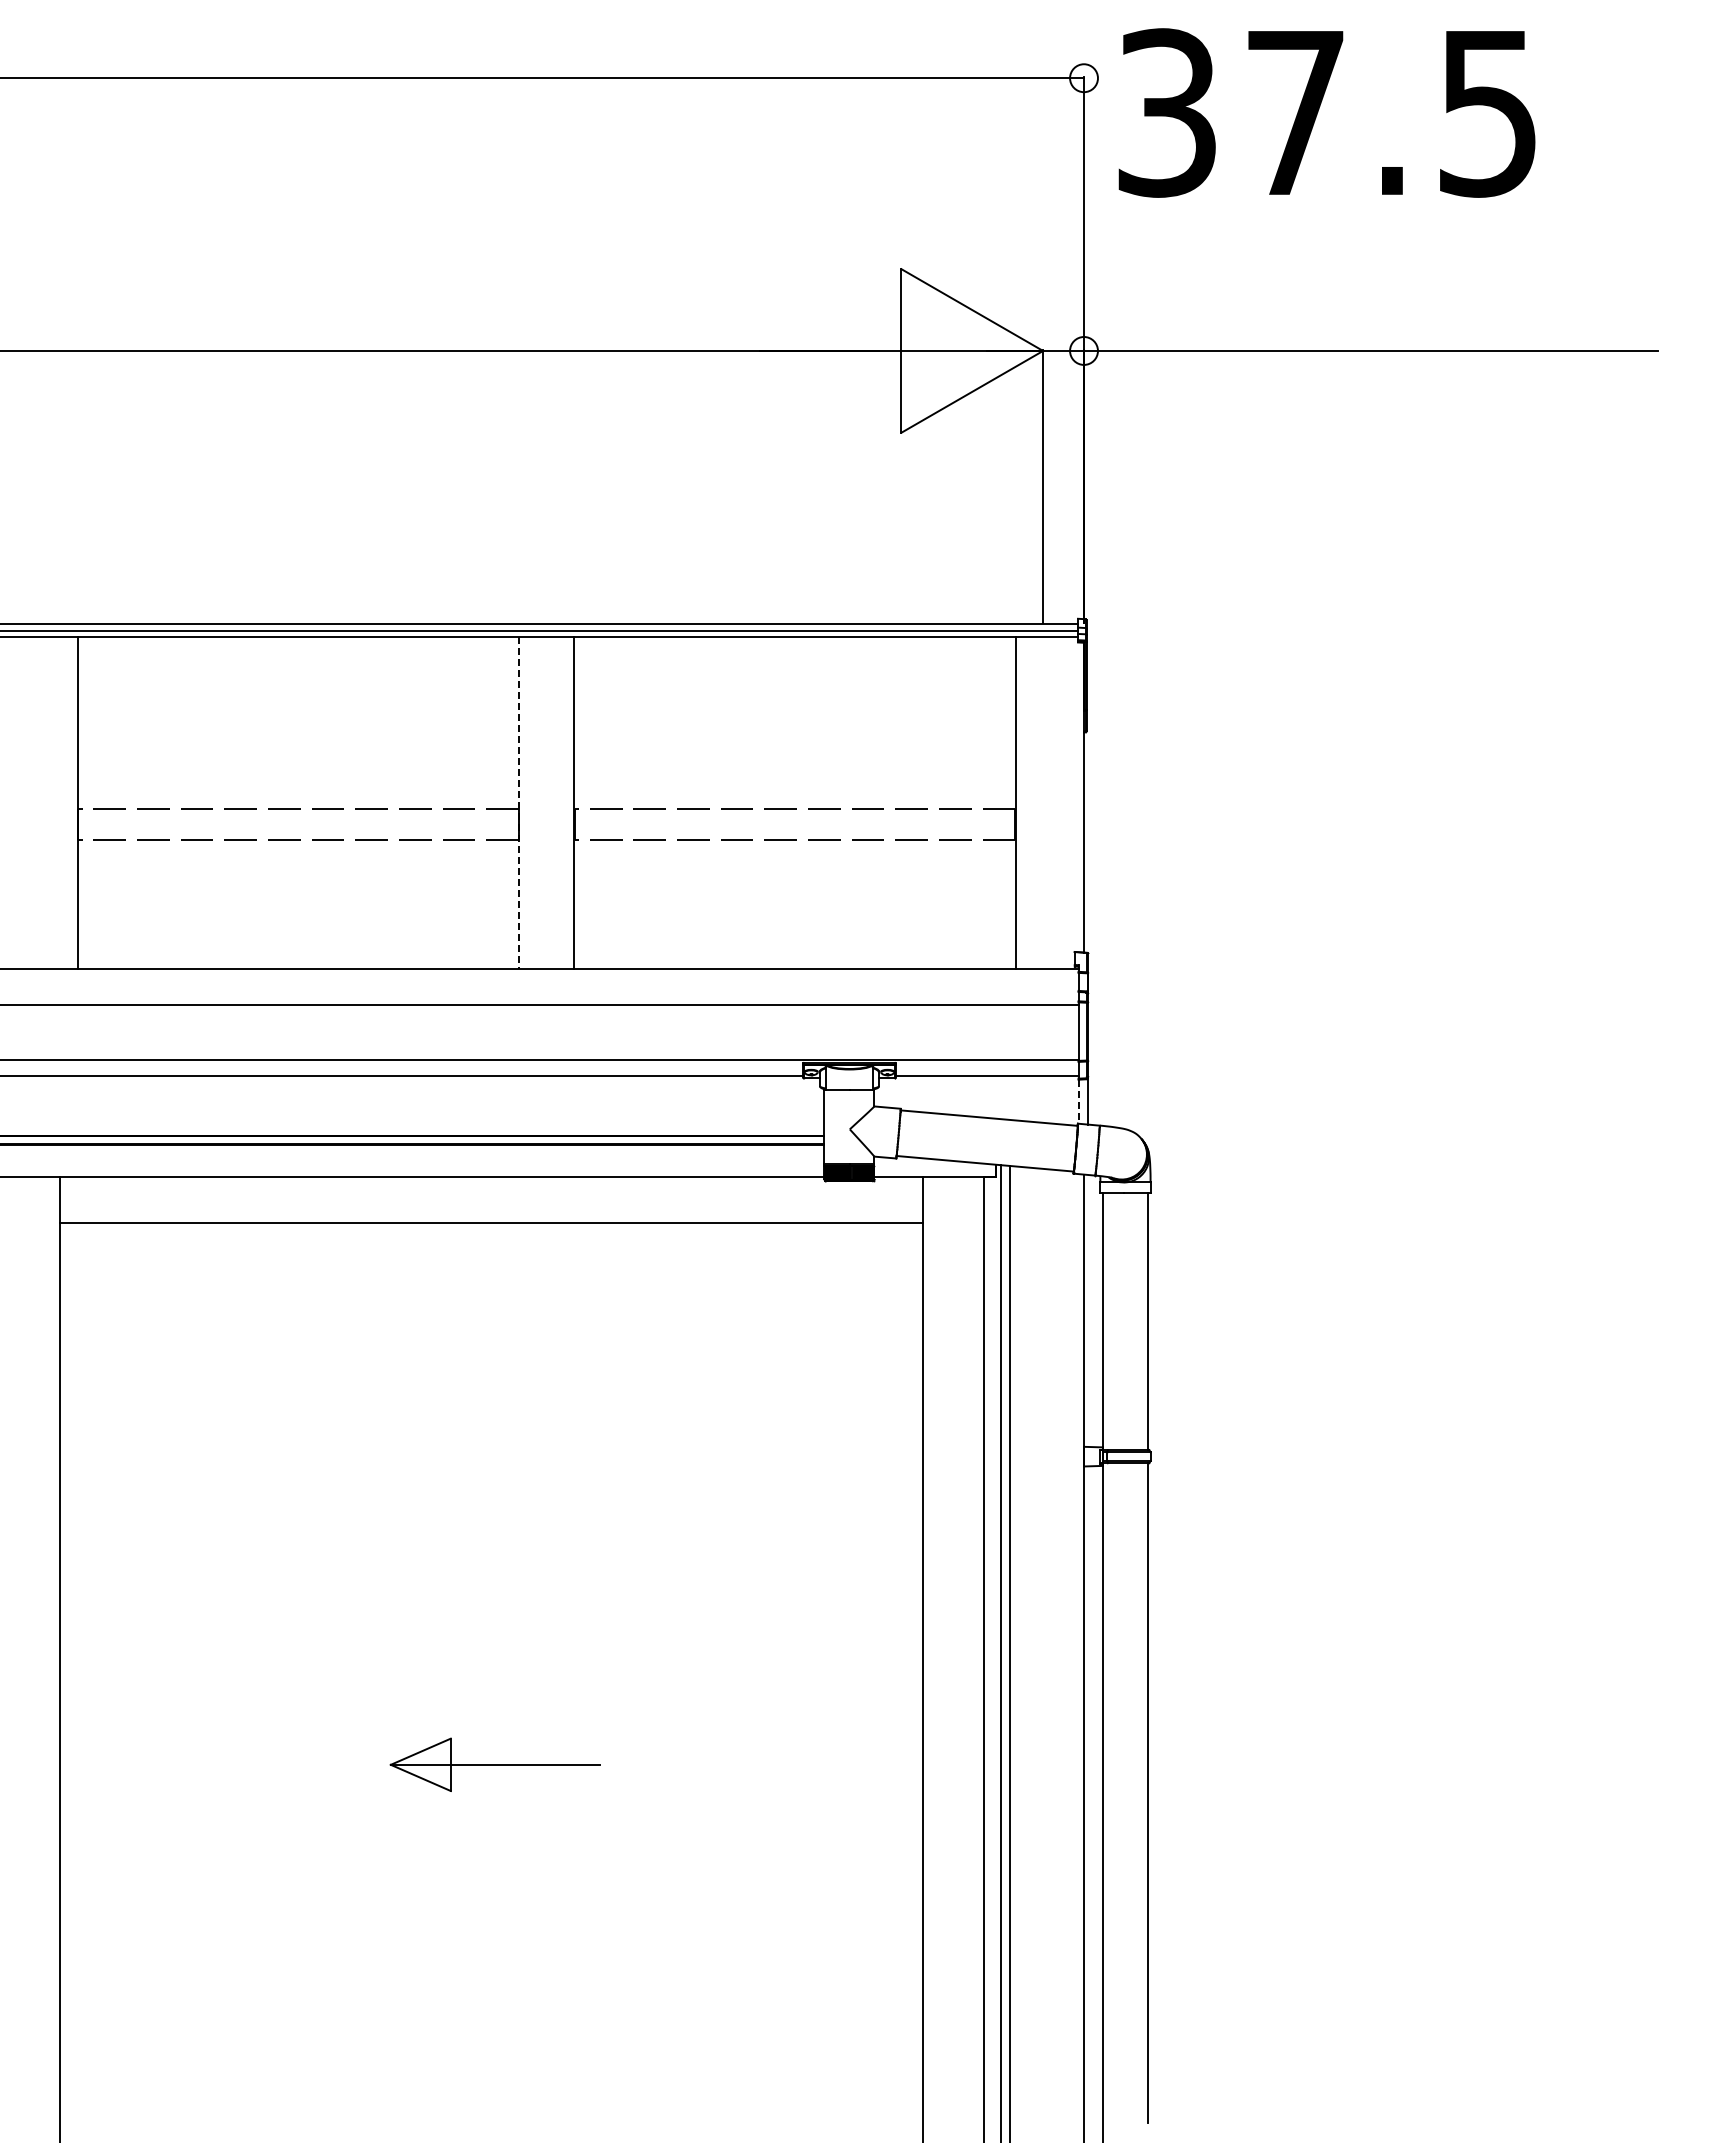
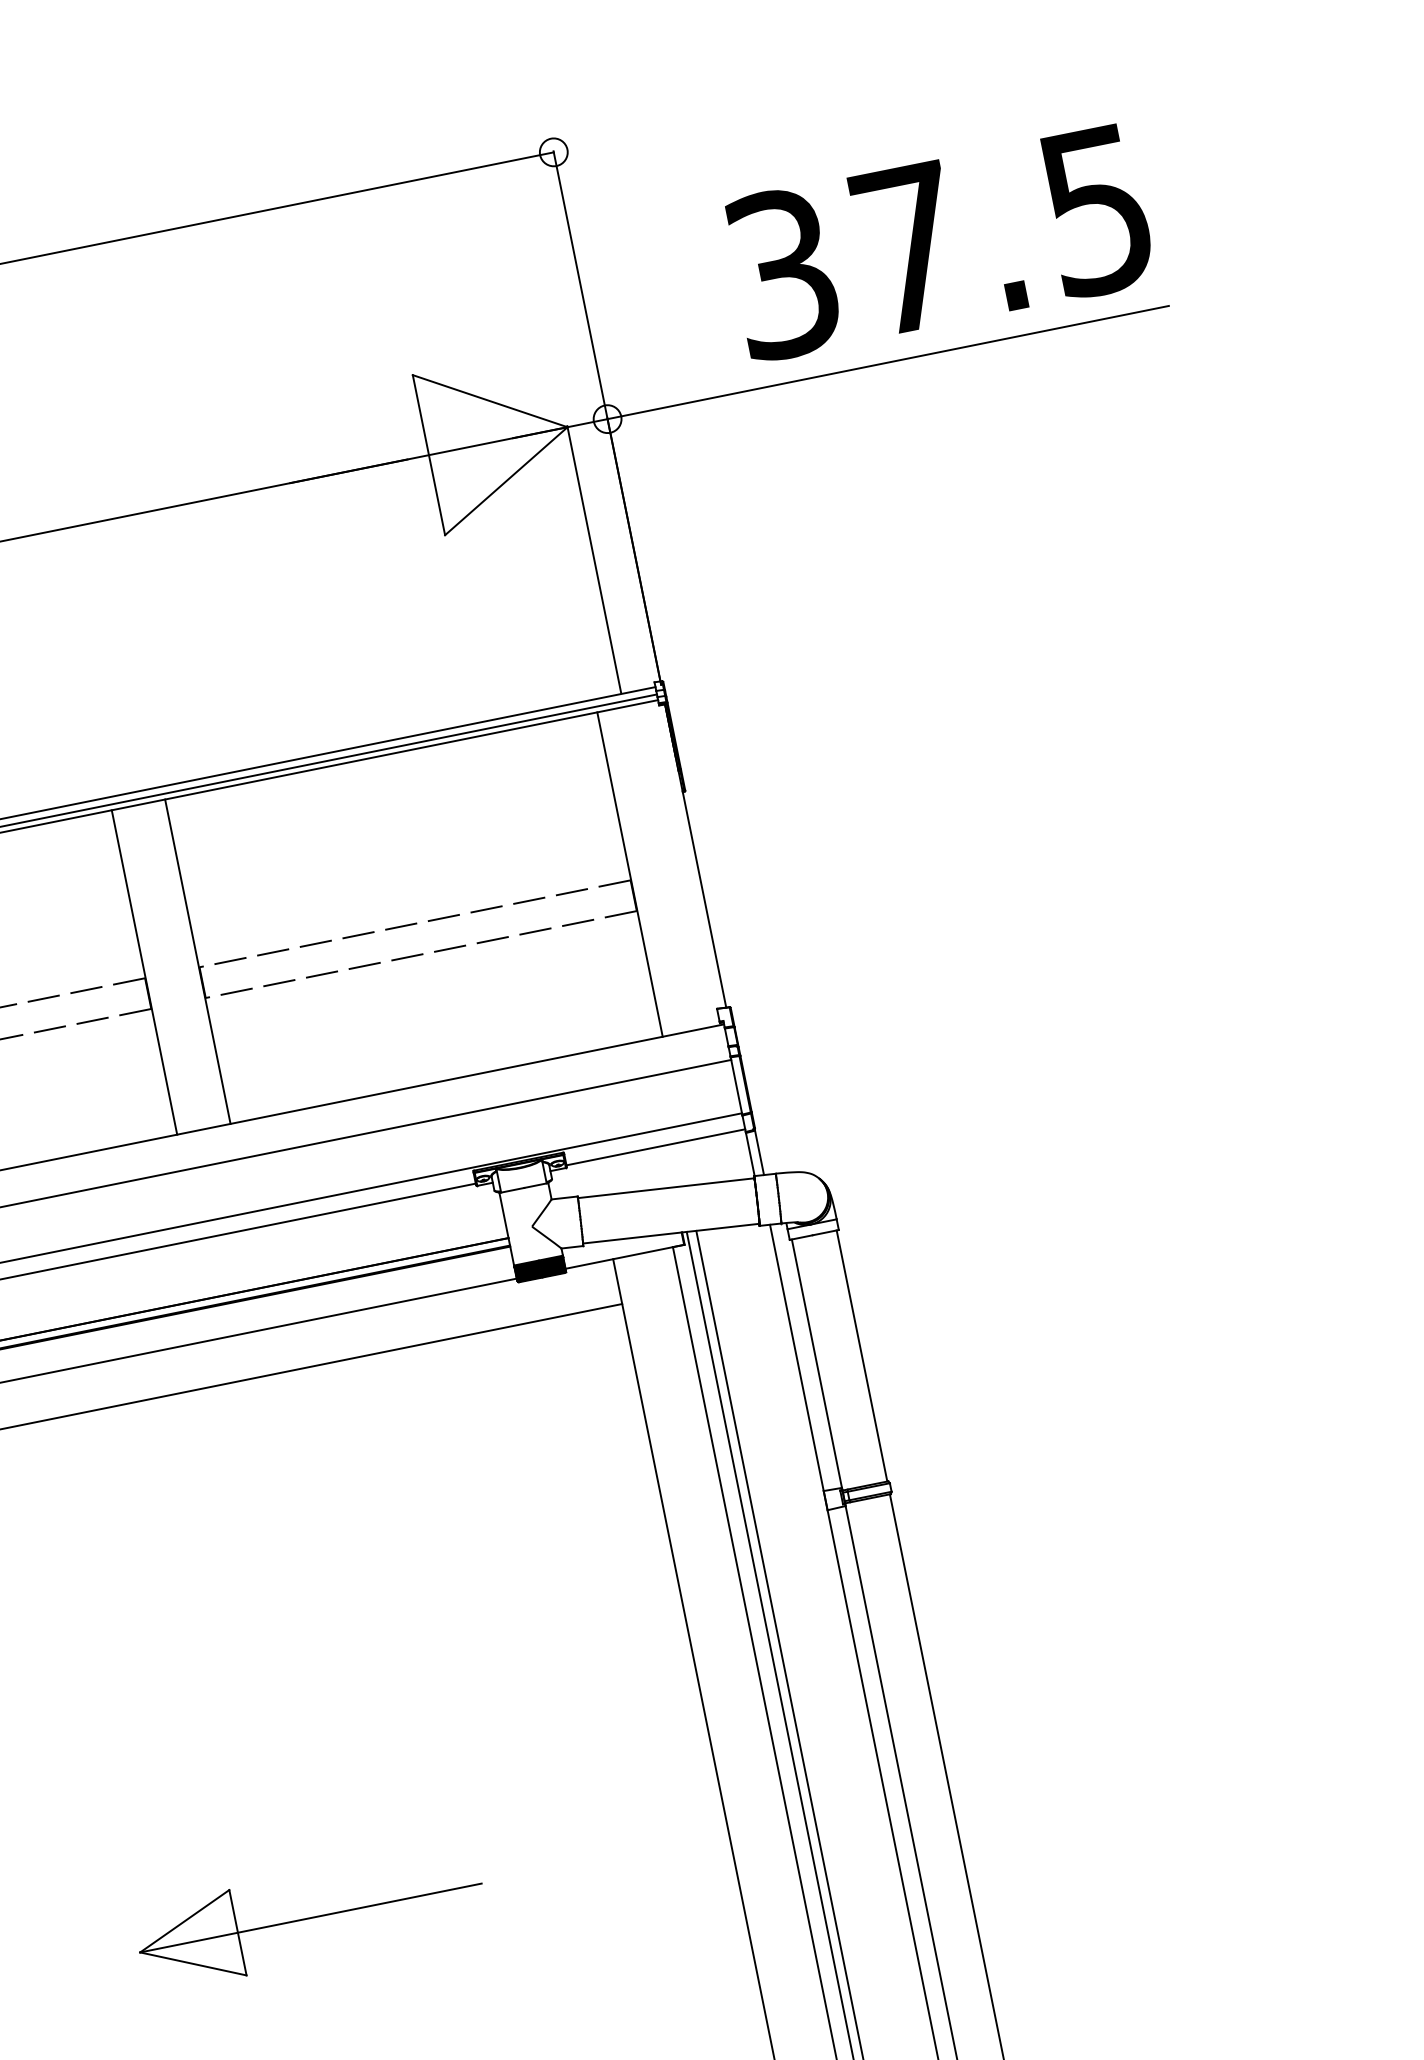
text: (1326, 112) -> (938, 241), moved
line: (519, 802) -> (144, 972), dashed -> solid
line: (1078, 1102) -> (750, 1155), dashed -> solid
part: (495, 1764) -> (310, 1917), size x1.67

